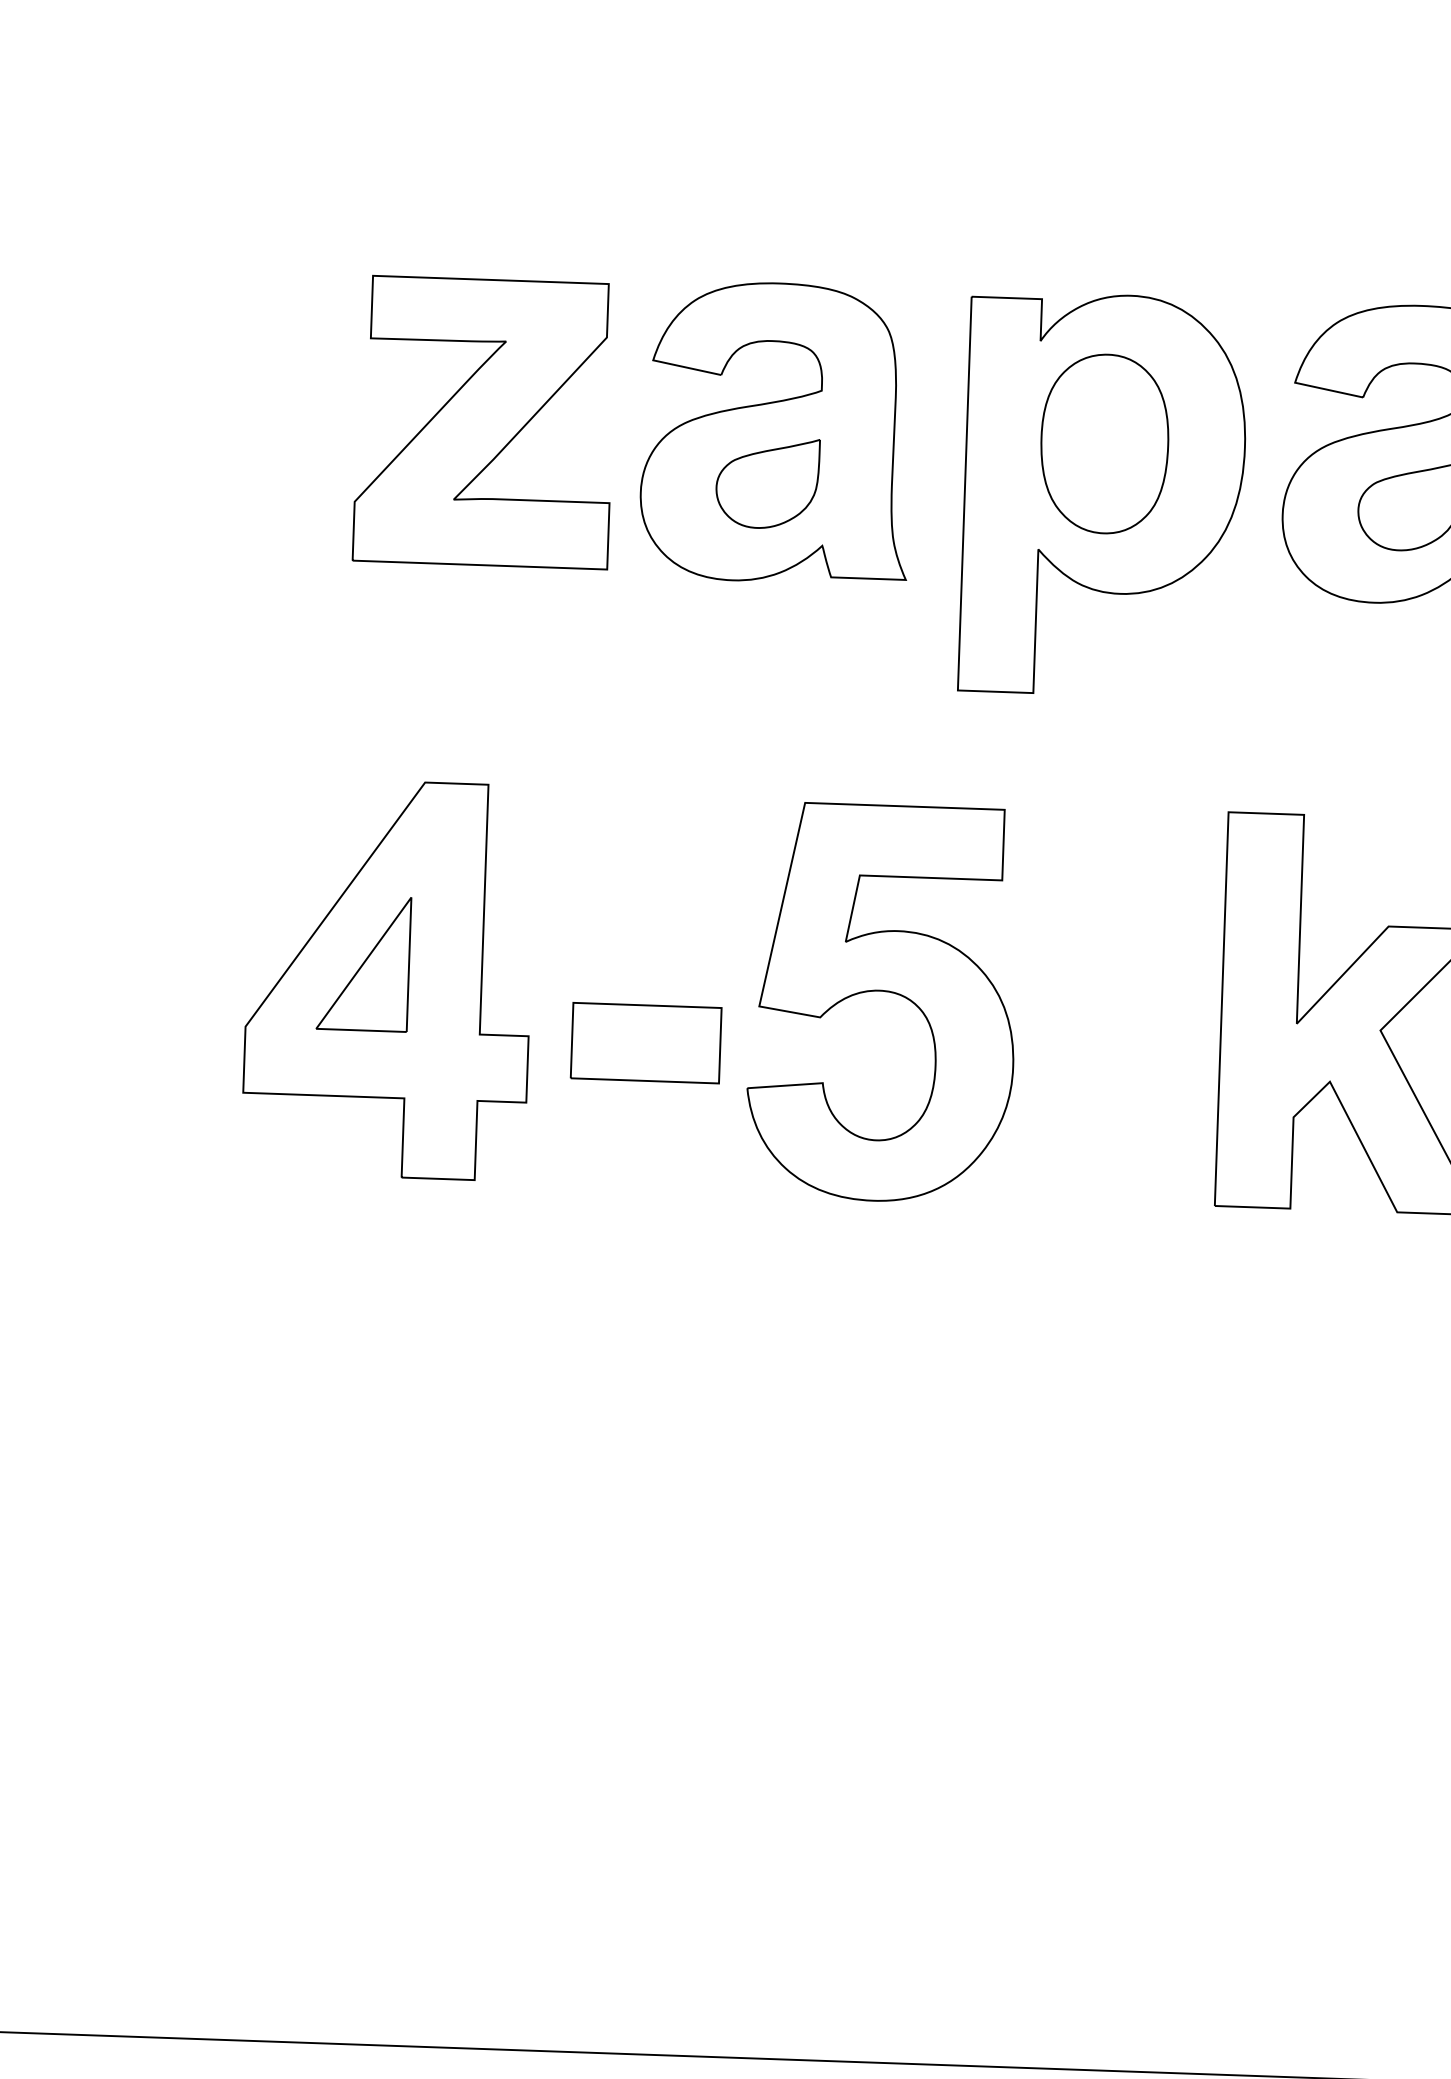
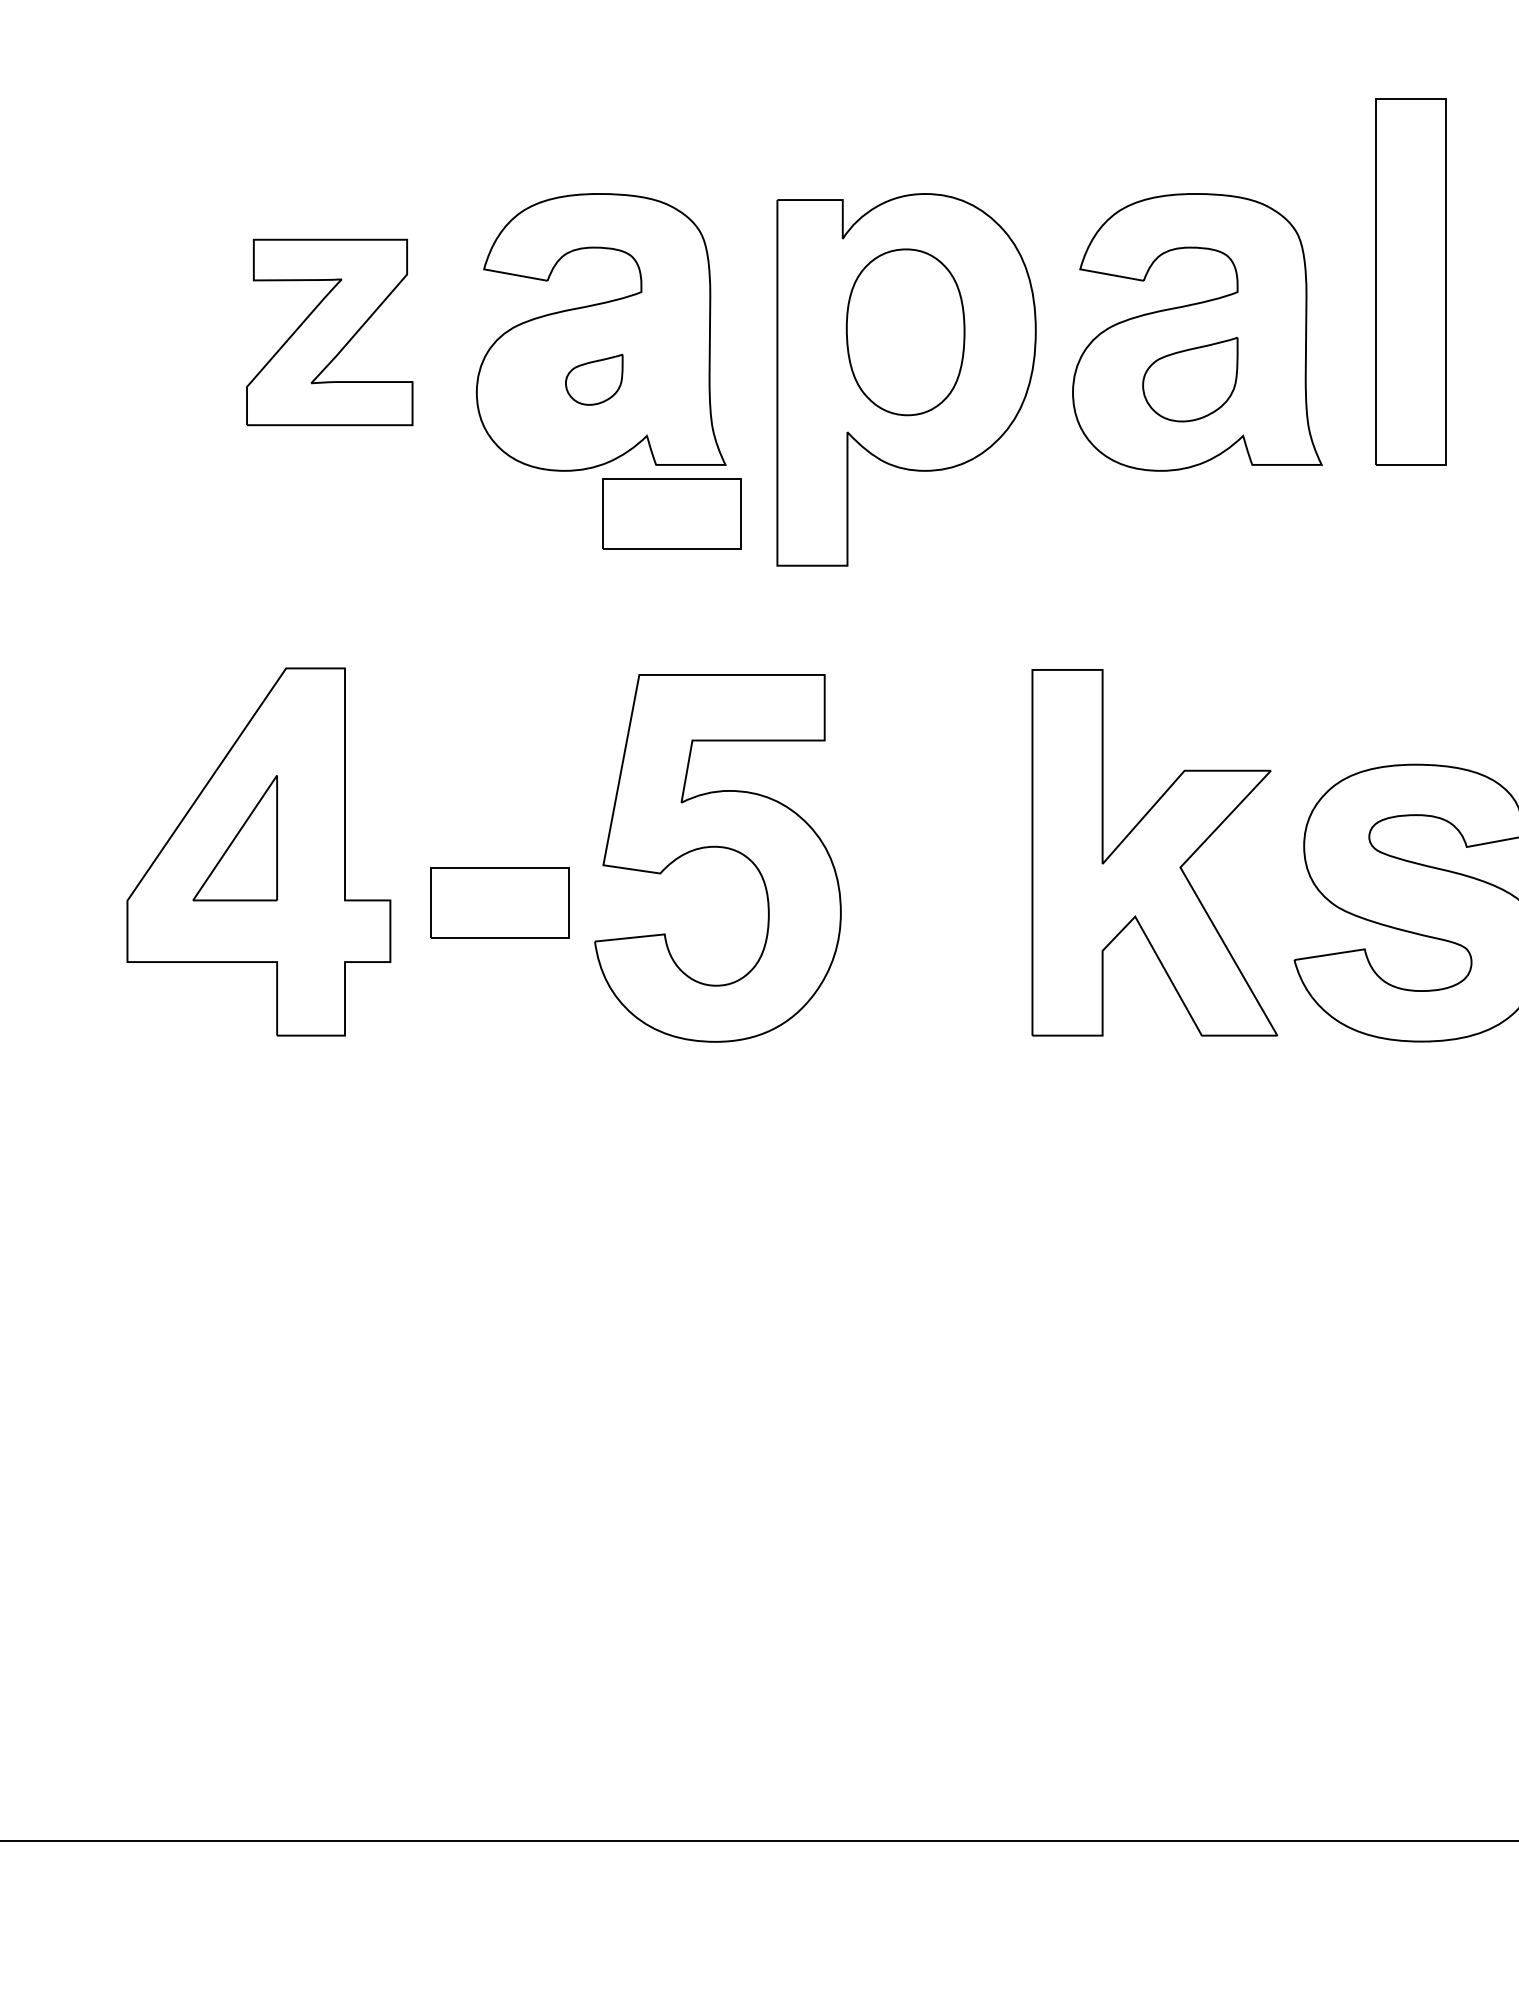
part: (484, 422) -> (329, 332), size x0.7
part: (767, 483) -> (594, 379), size x0.6
part: (845, 630) -> (671, 513), added

